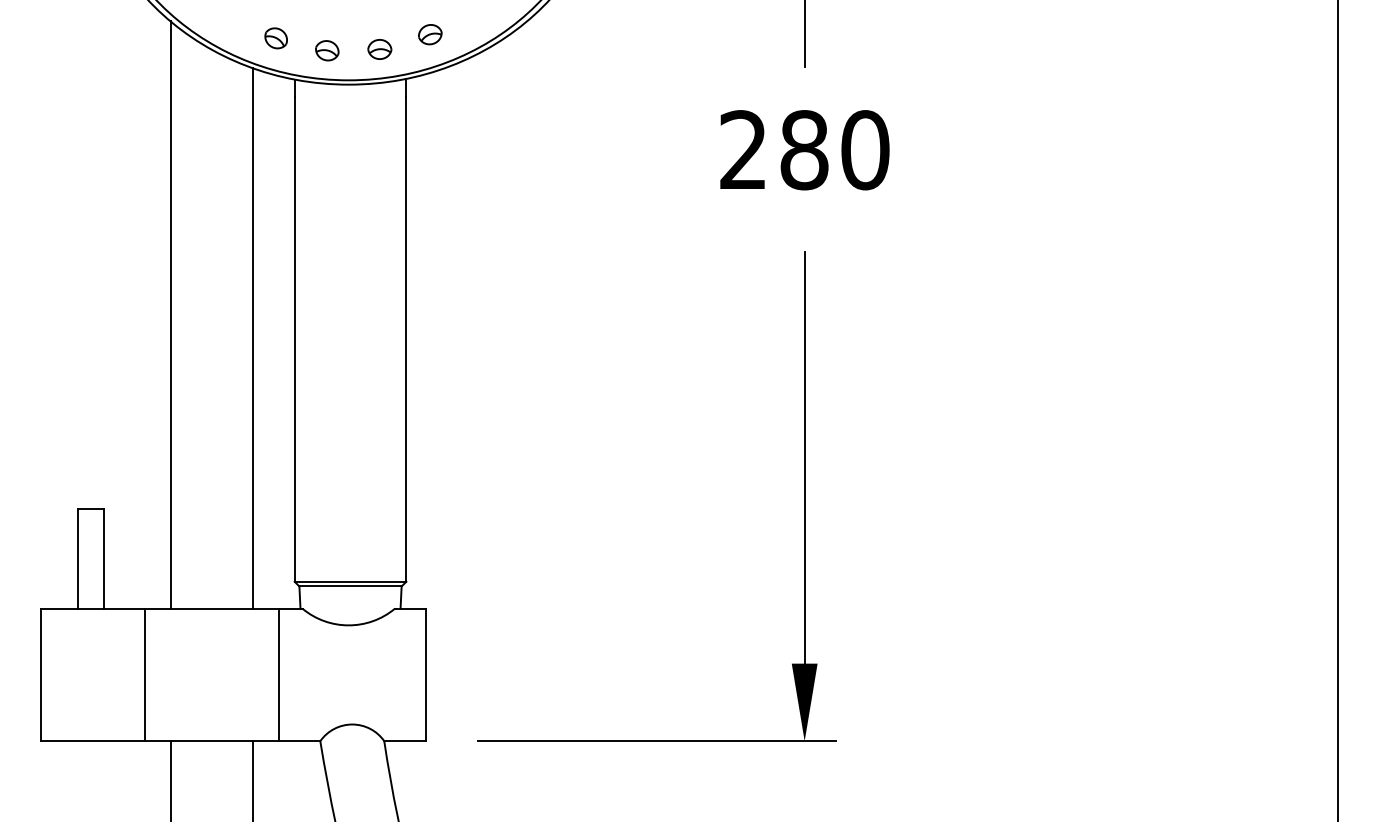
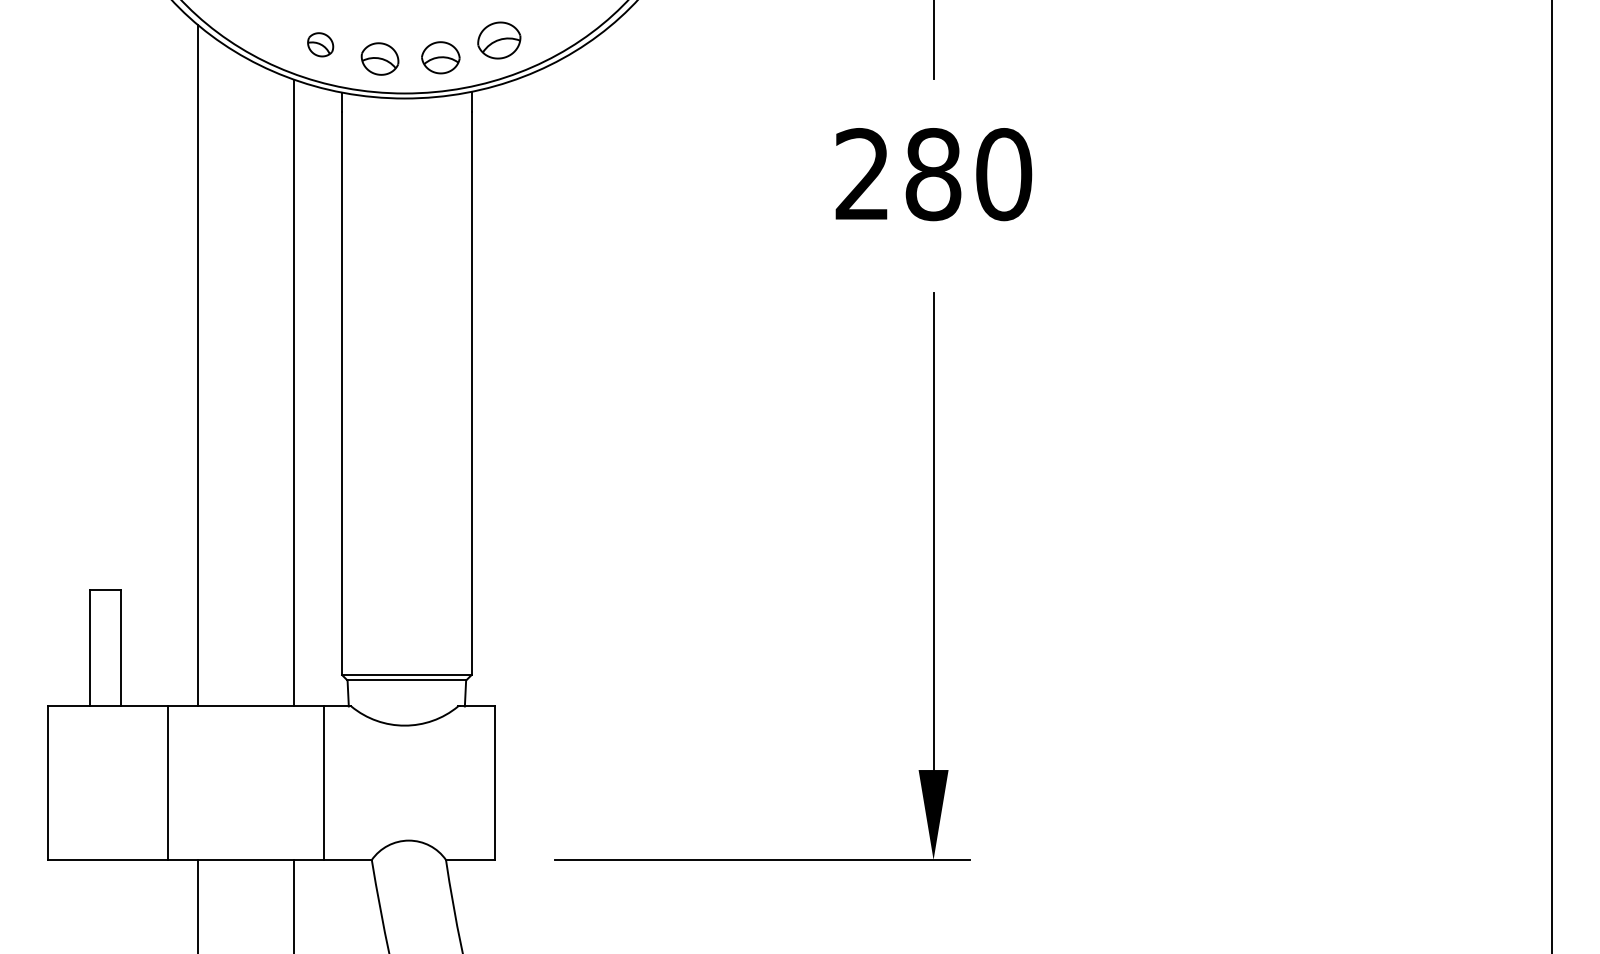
part: (430, 34) -> (499, 40), size x1.6
part: (379, 49) -> (440, 57), size x1.4
part: (326, 51) -> (379, 59), size x1.4

